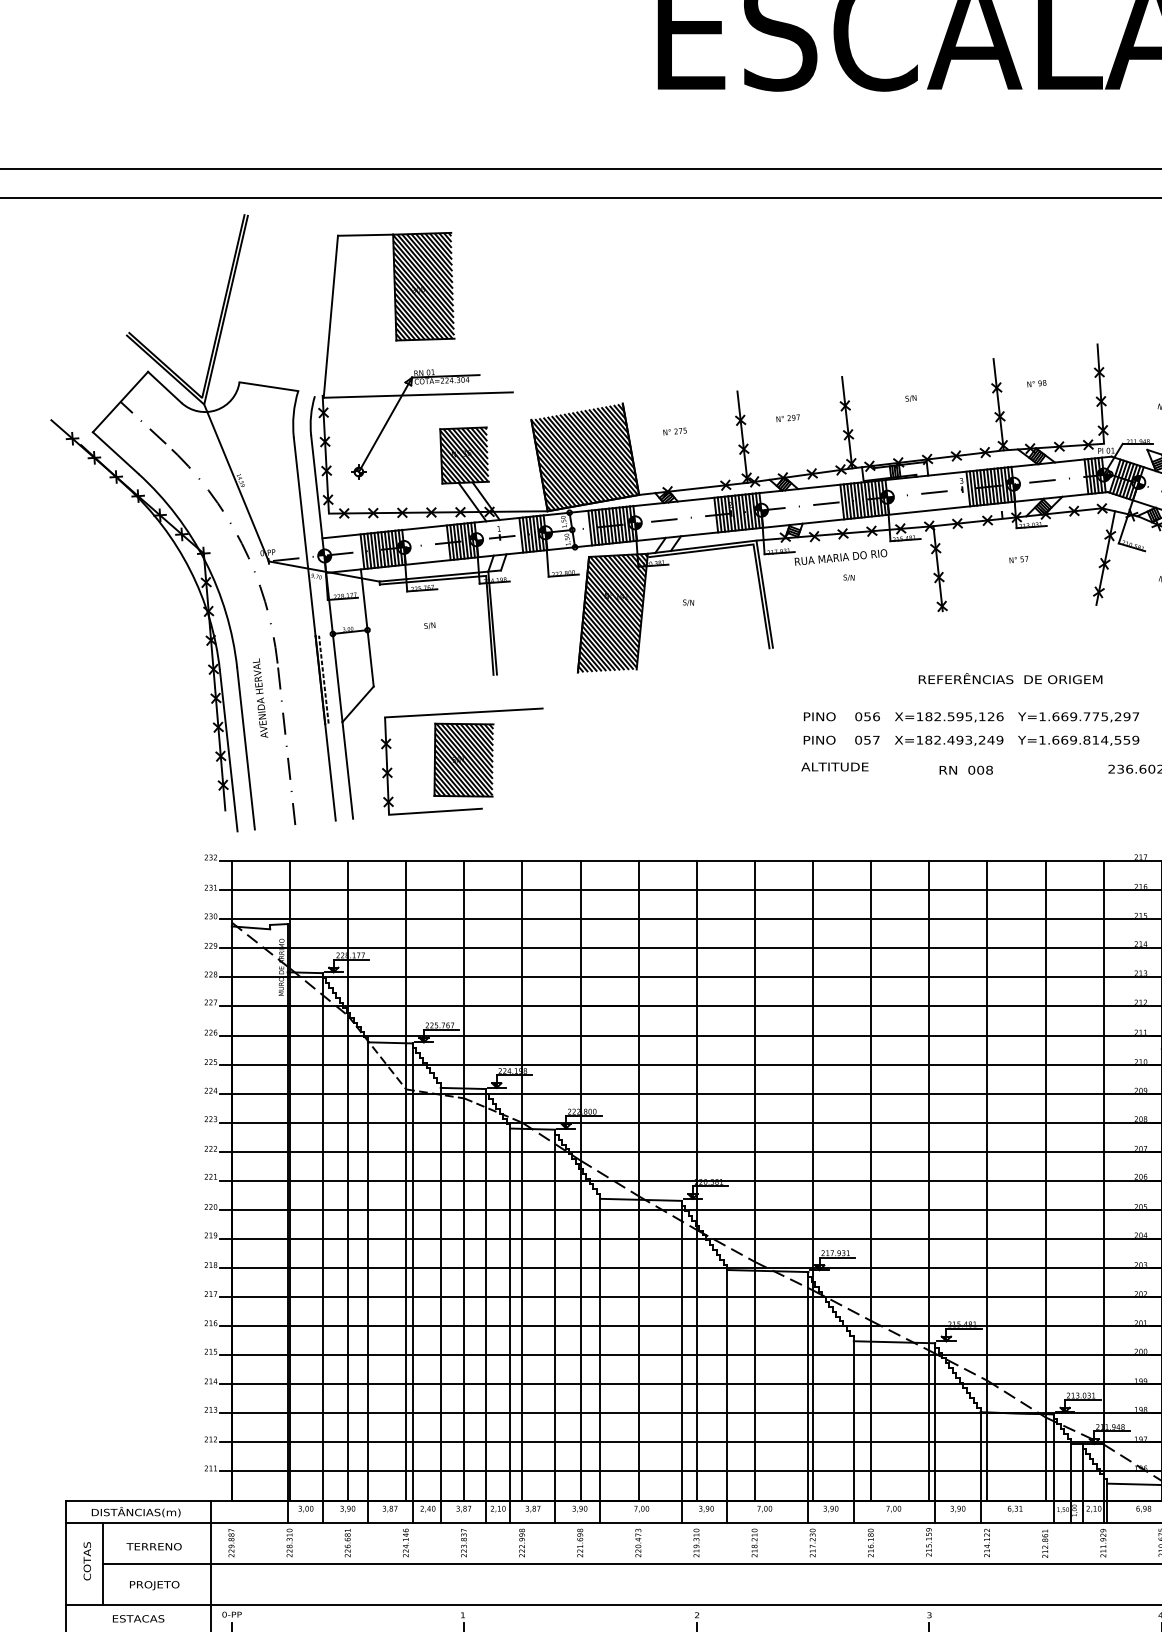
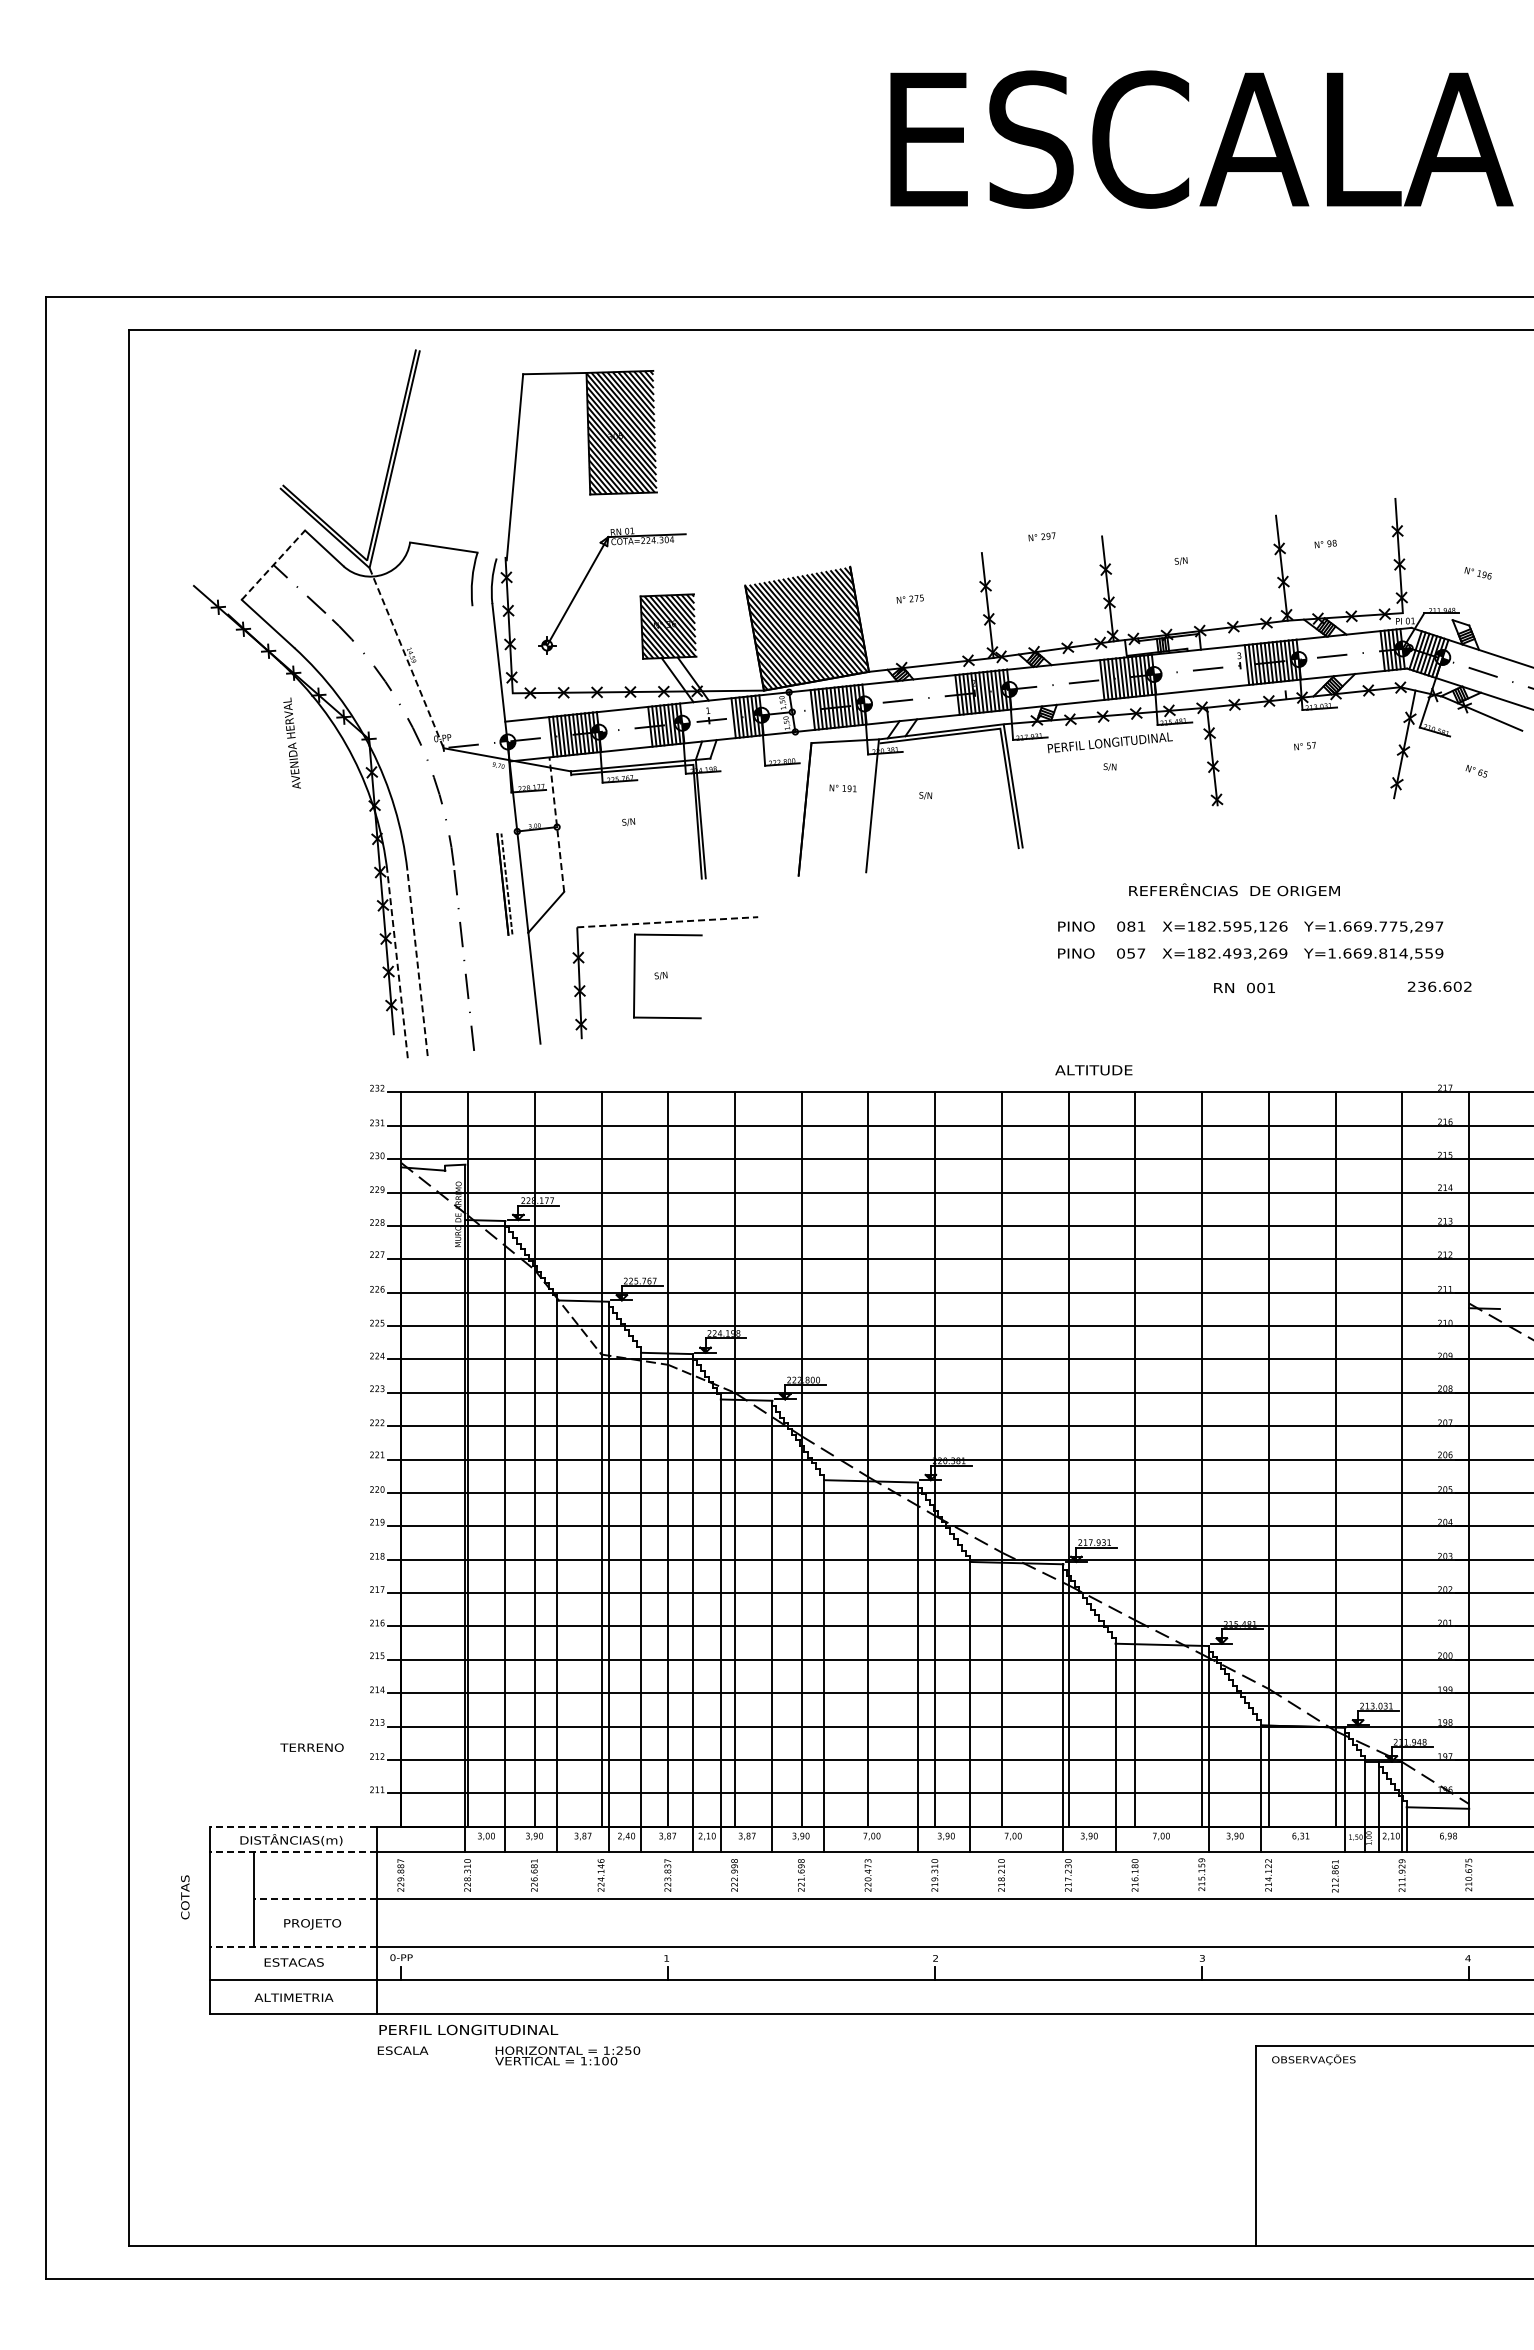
line: (418, 395) -> (615, 557), removed
line: (120, 402) -> (273, 565), solid -> dashed
text: (787, 418) -> (1041, 536), moved
line: (236, 483) -> (406, 658), solid -> dashed
line: (304, 537) -> (484, 720), removed
text: (849, 556) -> (1110, 742), RUA MARIA DO RIO -> PERFIL LONGITUDINAL
hatch: (612, 613) -> (838, 807), removed
line: (367, 627) -> (556, 824), solid -> dashed
text: (1010, 678) -> (1234, 889), moved
text: (259, 697) -> (291, 742), moved
line: (463, 713) -> (667, 922), solid -> dashed
text: (872, 716) -> (1136, 926), 056 -> 081
text: (990, 740) -> (1272, 953), X=182.493,249 -> X=182.493,269
line: (245, 748) -> (417, 962), solid -> dashed
line: (228, 749) -> (397, 964), solid -> dashed
hatch: (463, 760) -> (667, 976), removed
text: (834, 767) -> (1093, 1070), moved
text: (989, 769) -> (1271, 987), 008 -> 001
line: (330, 771) -> (514, 989), removed
line: (434, 811) -> (634, 1035), removed
line: (137, 1500) -> (293, 1826), solid -> dashed
line: (137, 1522) -> (293, 1851), solid -> dashed
text: (153, 1546) -> (311, 1747), moved
text: (87, 1561) -> (185, 1897), moved
line: (157, 1563) -> (315, 1899), solid -> dashed
line: (137, 1604) -> (293, 1946), solid -> dashed

